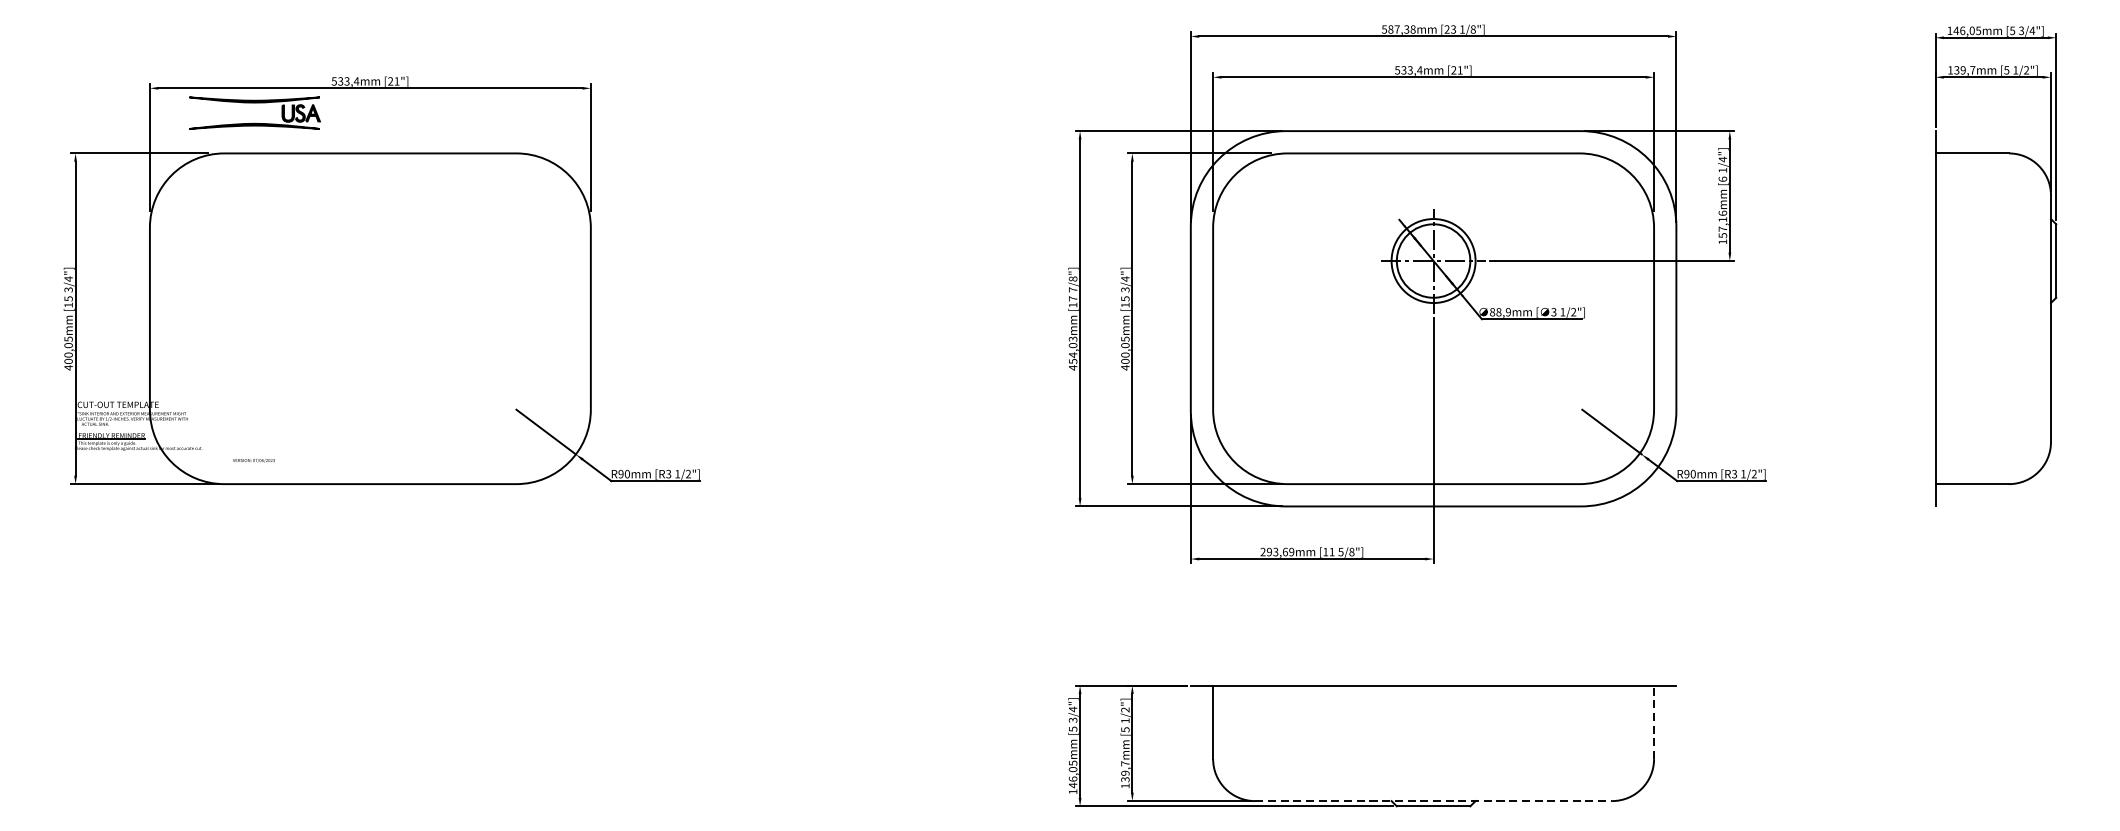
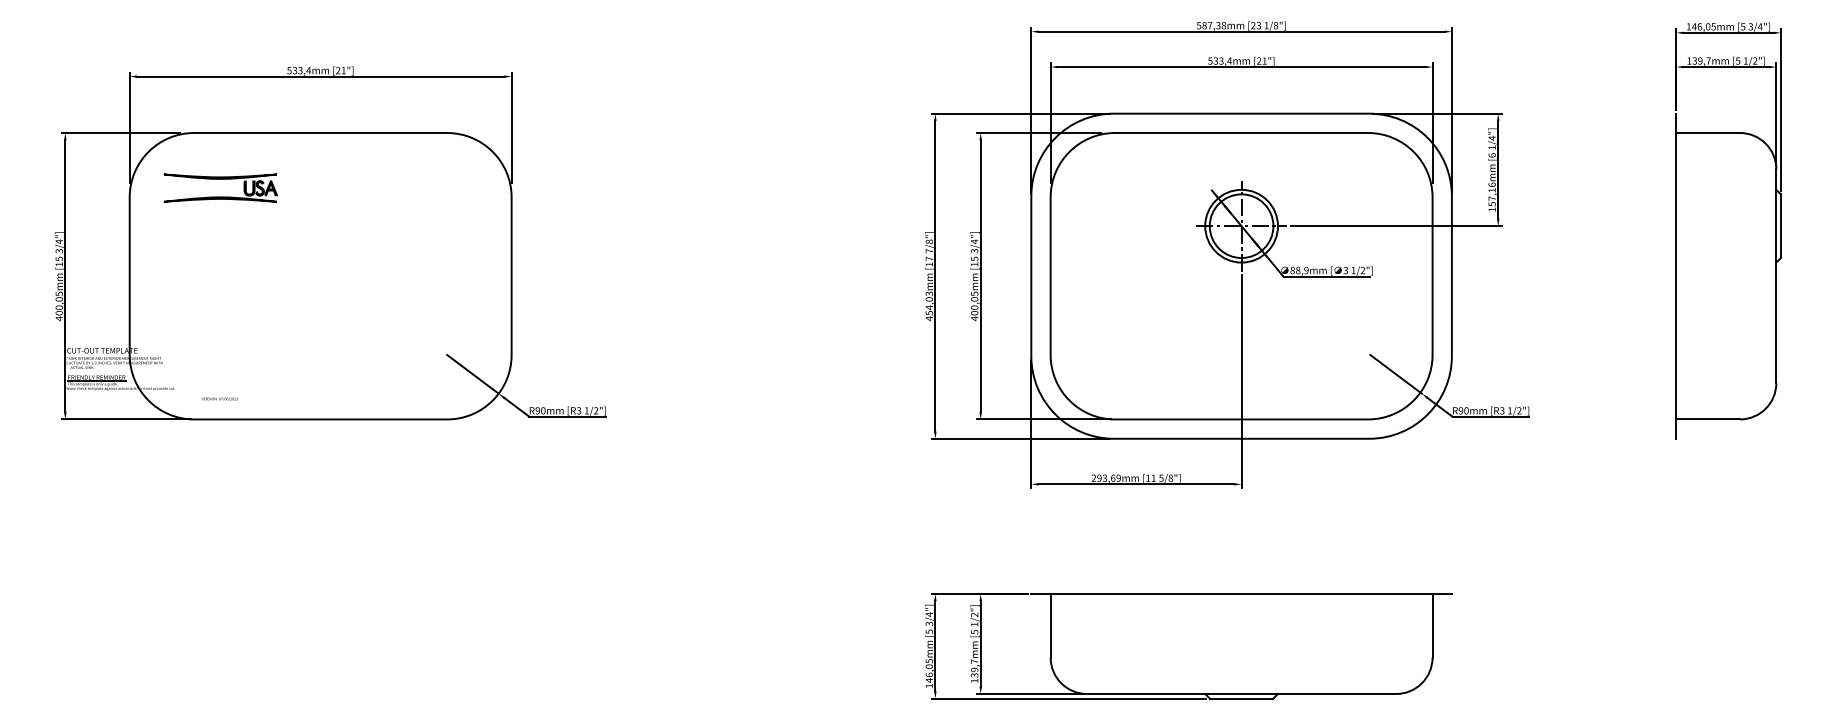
part: (254, 103) -> (220, 179), moved
line: (1653, 722) -> (1432, 625), dashed -> solid
line: (1433, 800) -> (1241, 693), dashed -> solid

